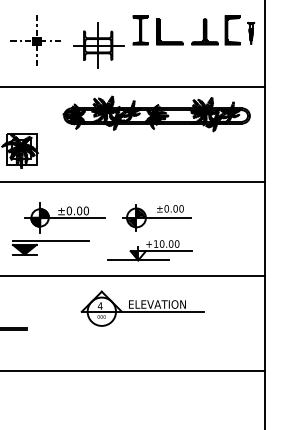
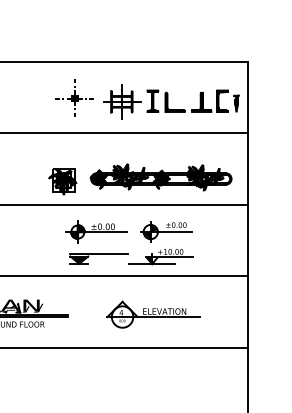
part: (202, 29) -> (199, 100), moved
part: (155, 114) -> (160, 177), moved
part: (50, 247) -> (98, 258), moved
part: (142, 308) -> (153, 314), moved

